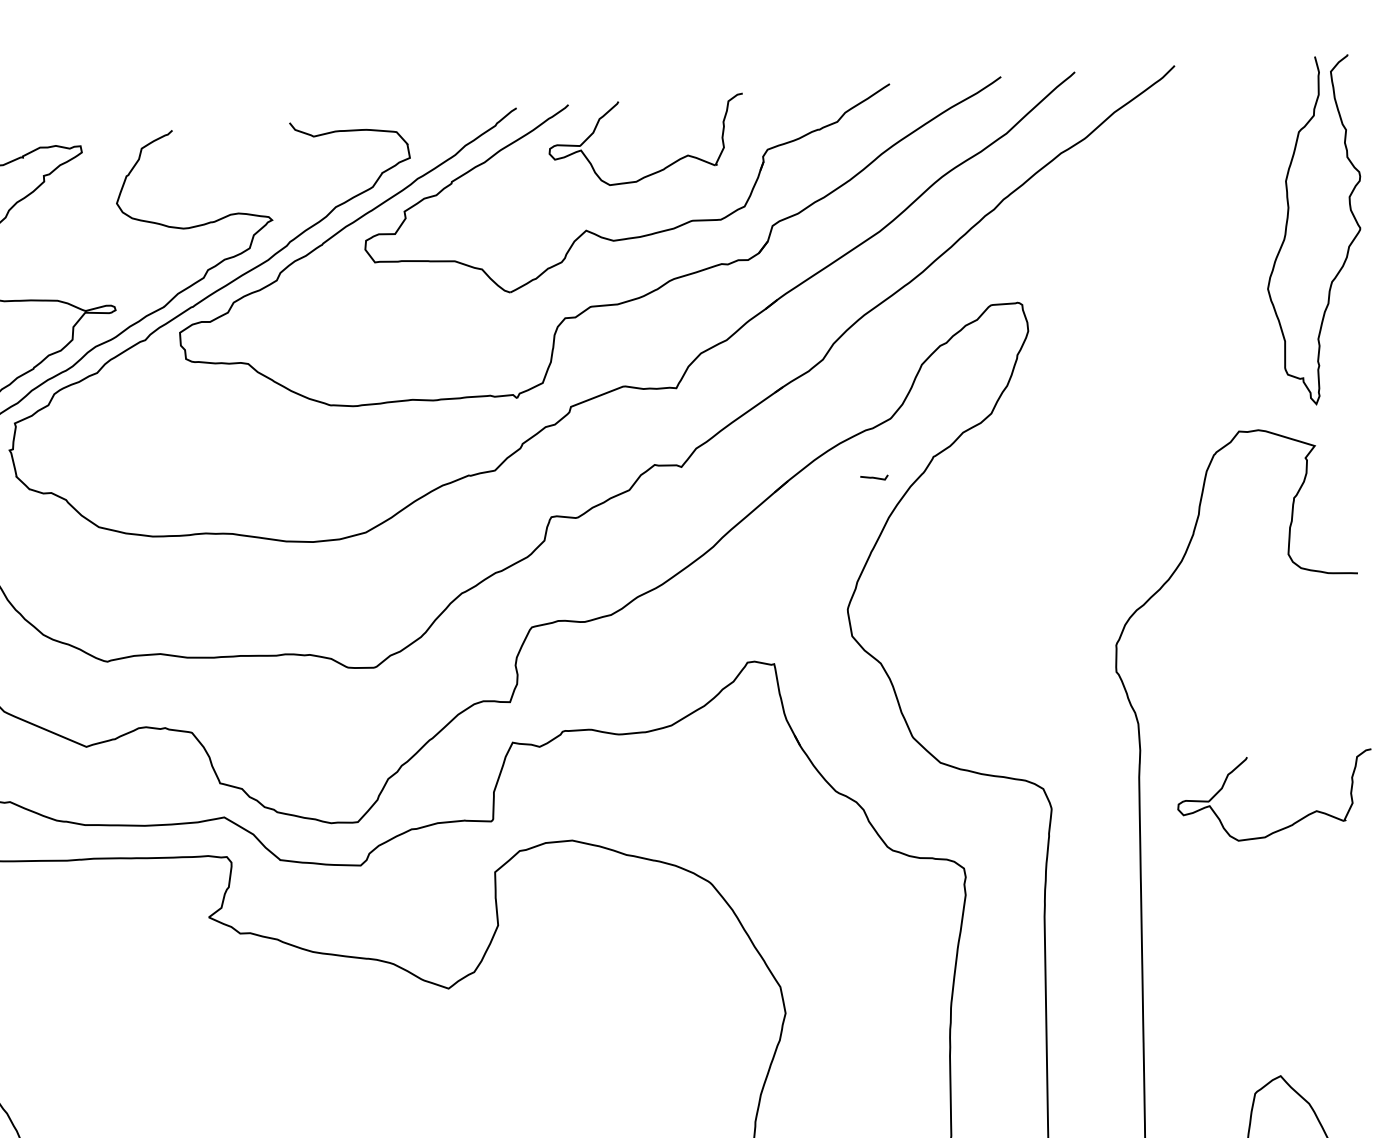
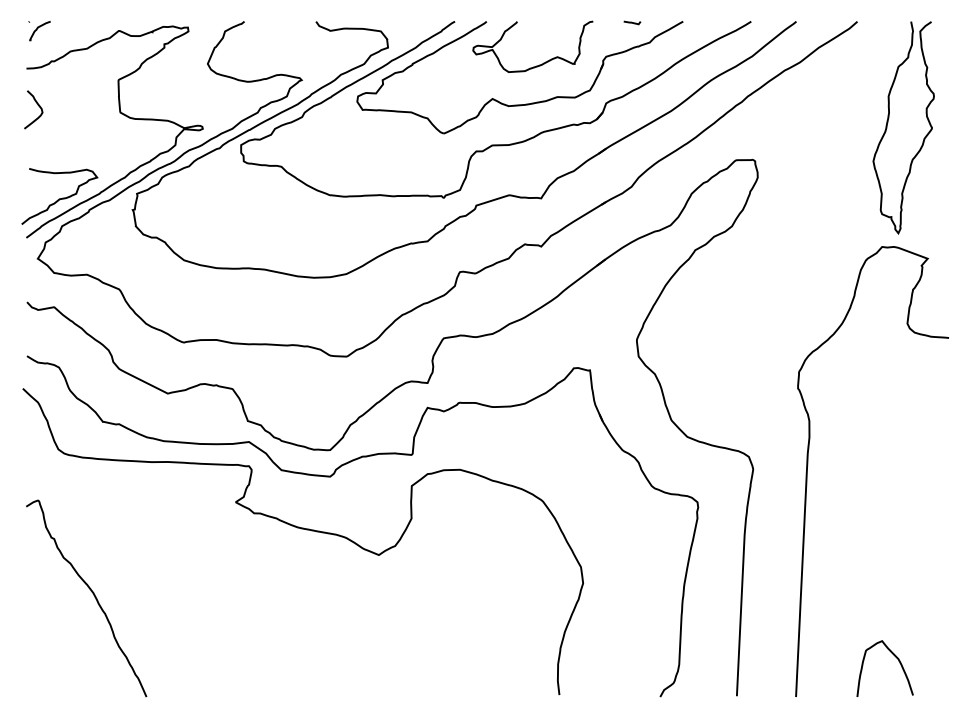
curve: (1288, 223) -> (888, 122), moved
line: (874, 477) -> (632, 22), moved
part: (1287, 825) -> (896, 488), removed

